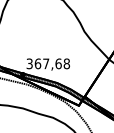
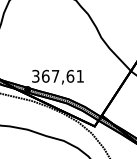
text: (66, 63) -> (79, 75), 367,68 -> 367,61

